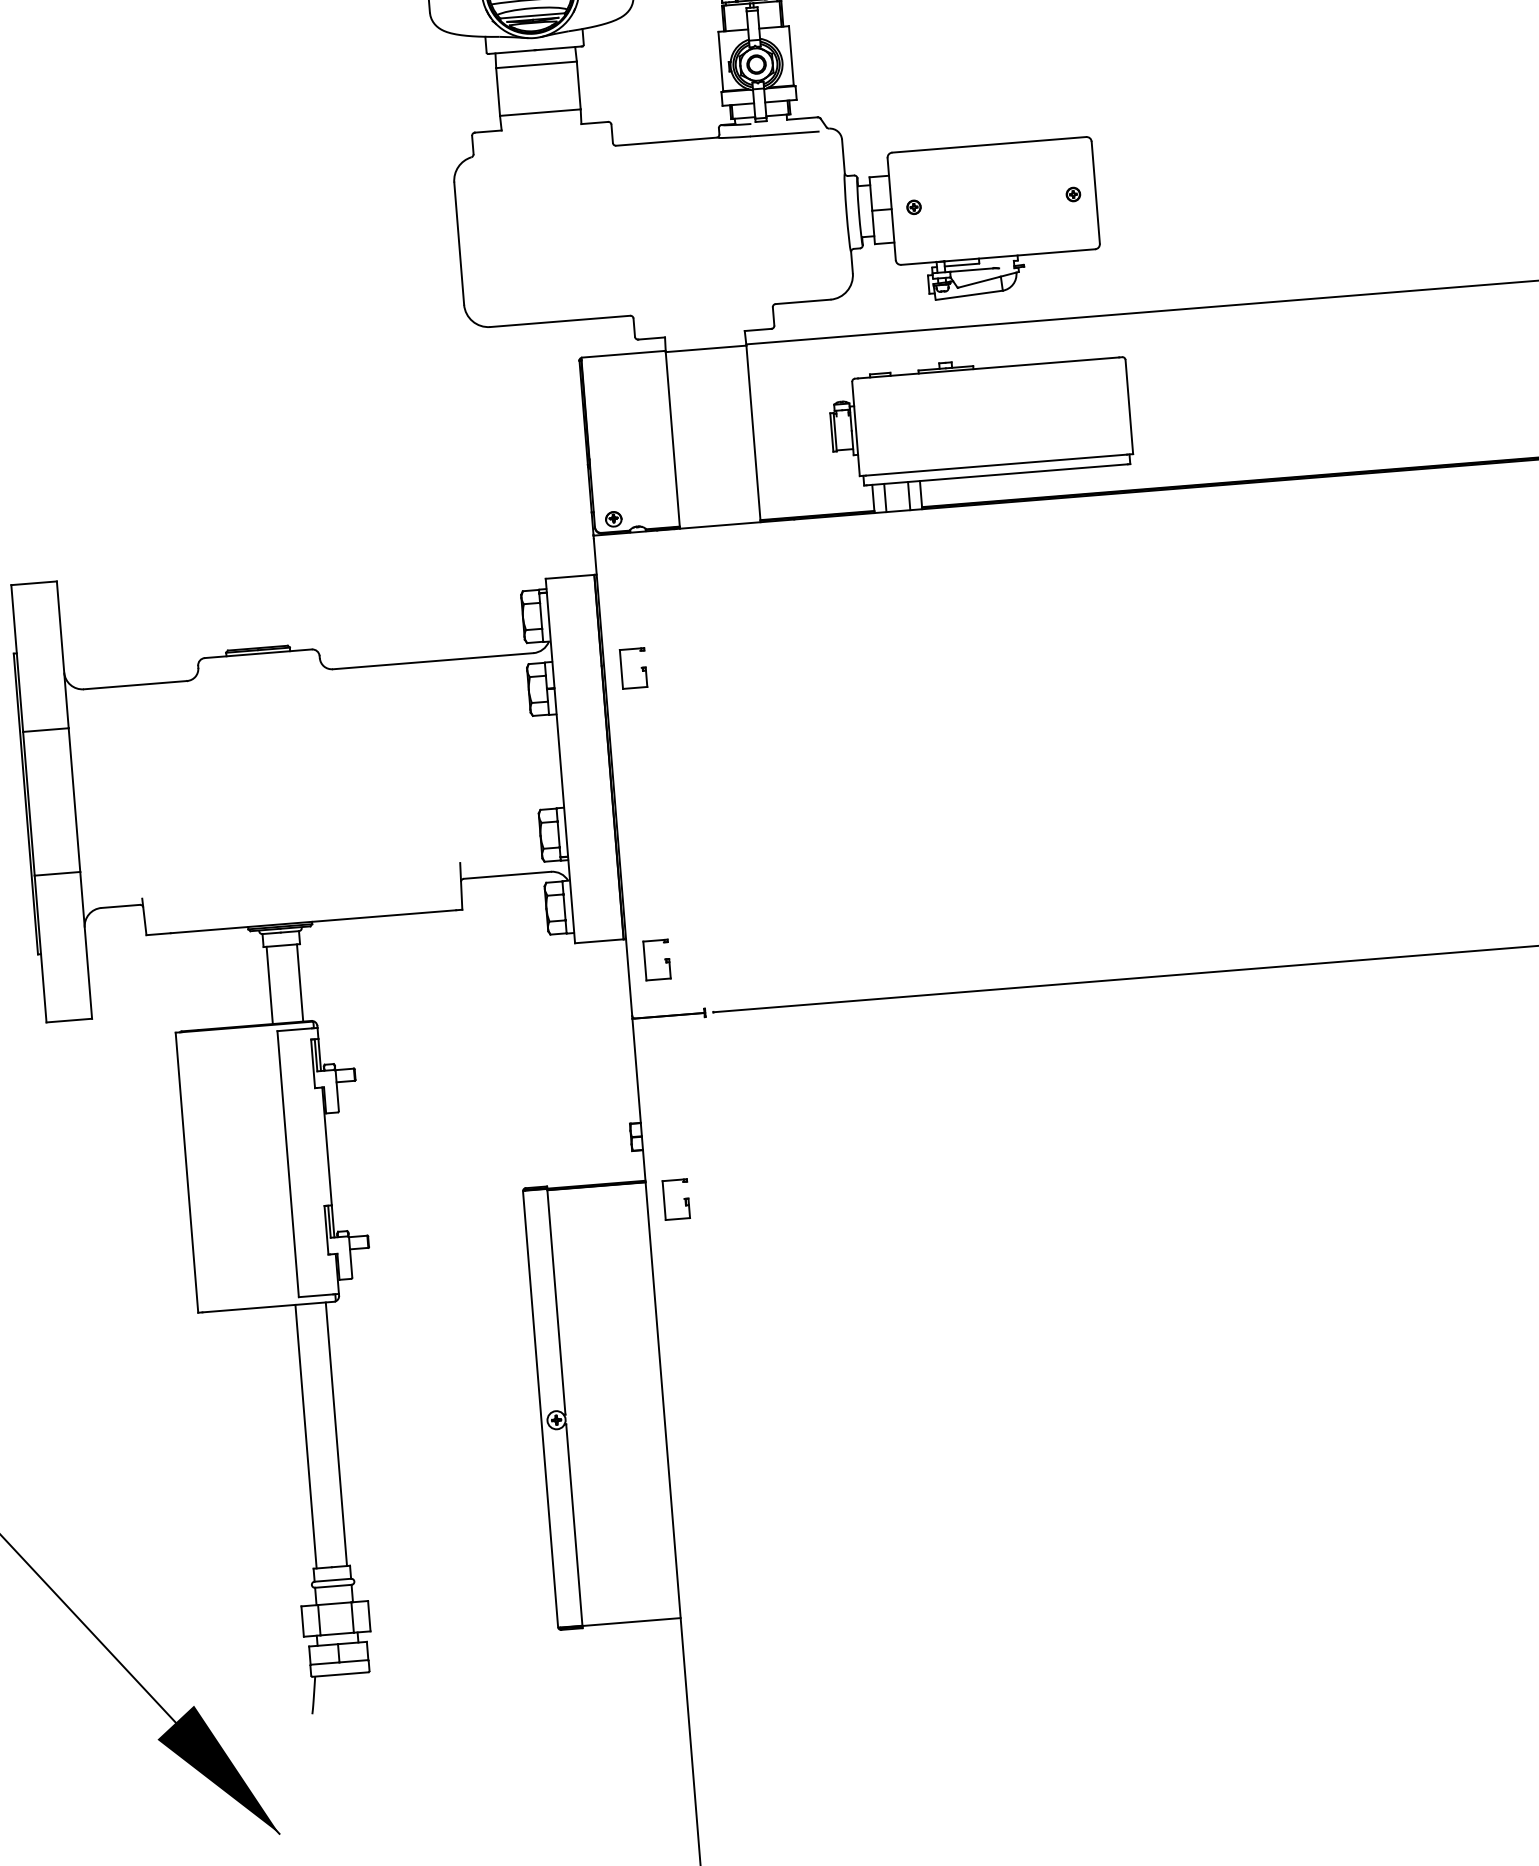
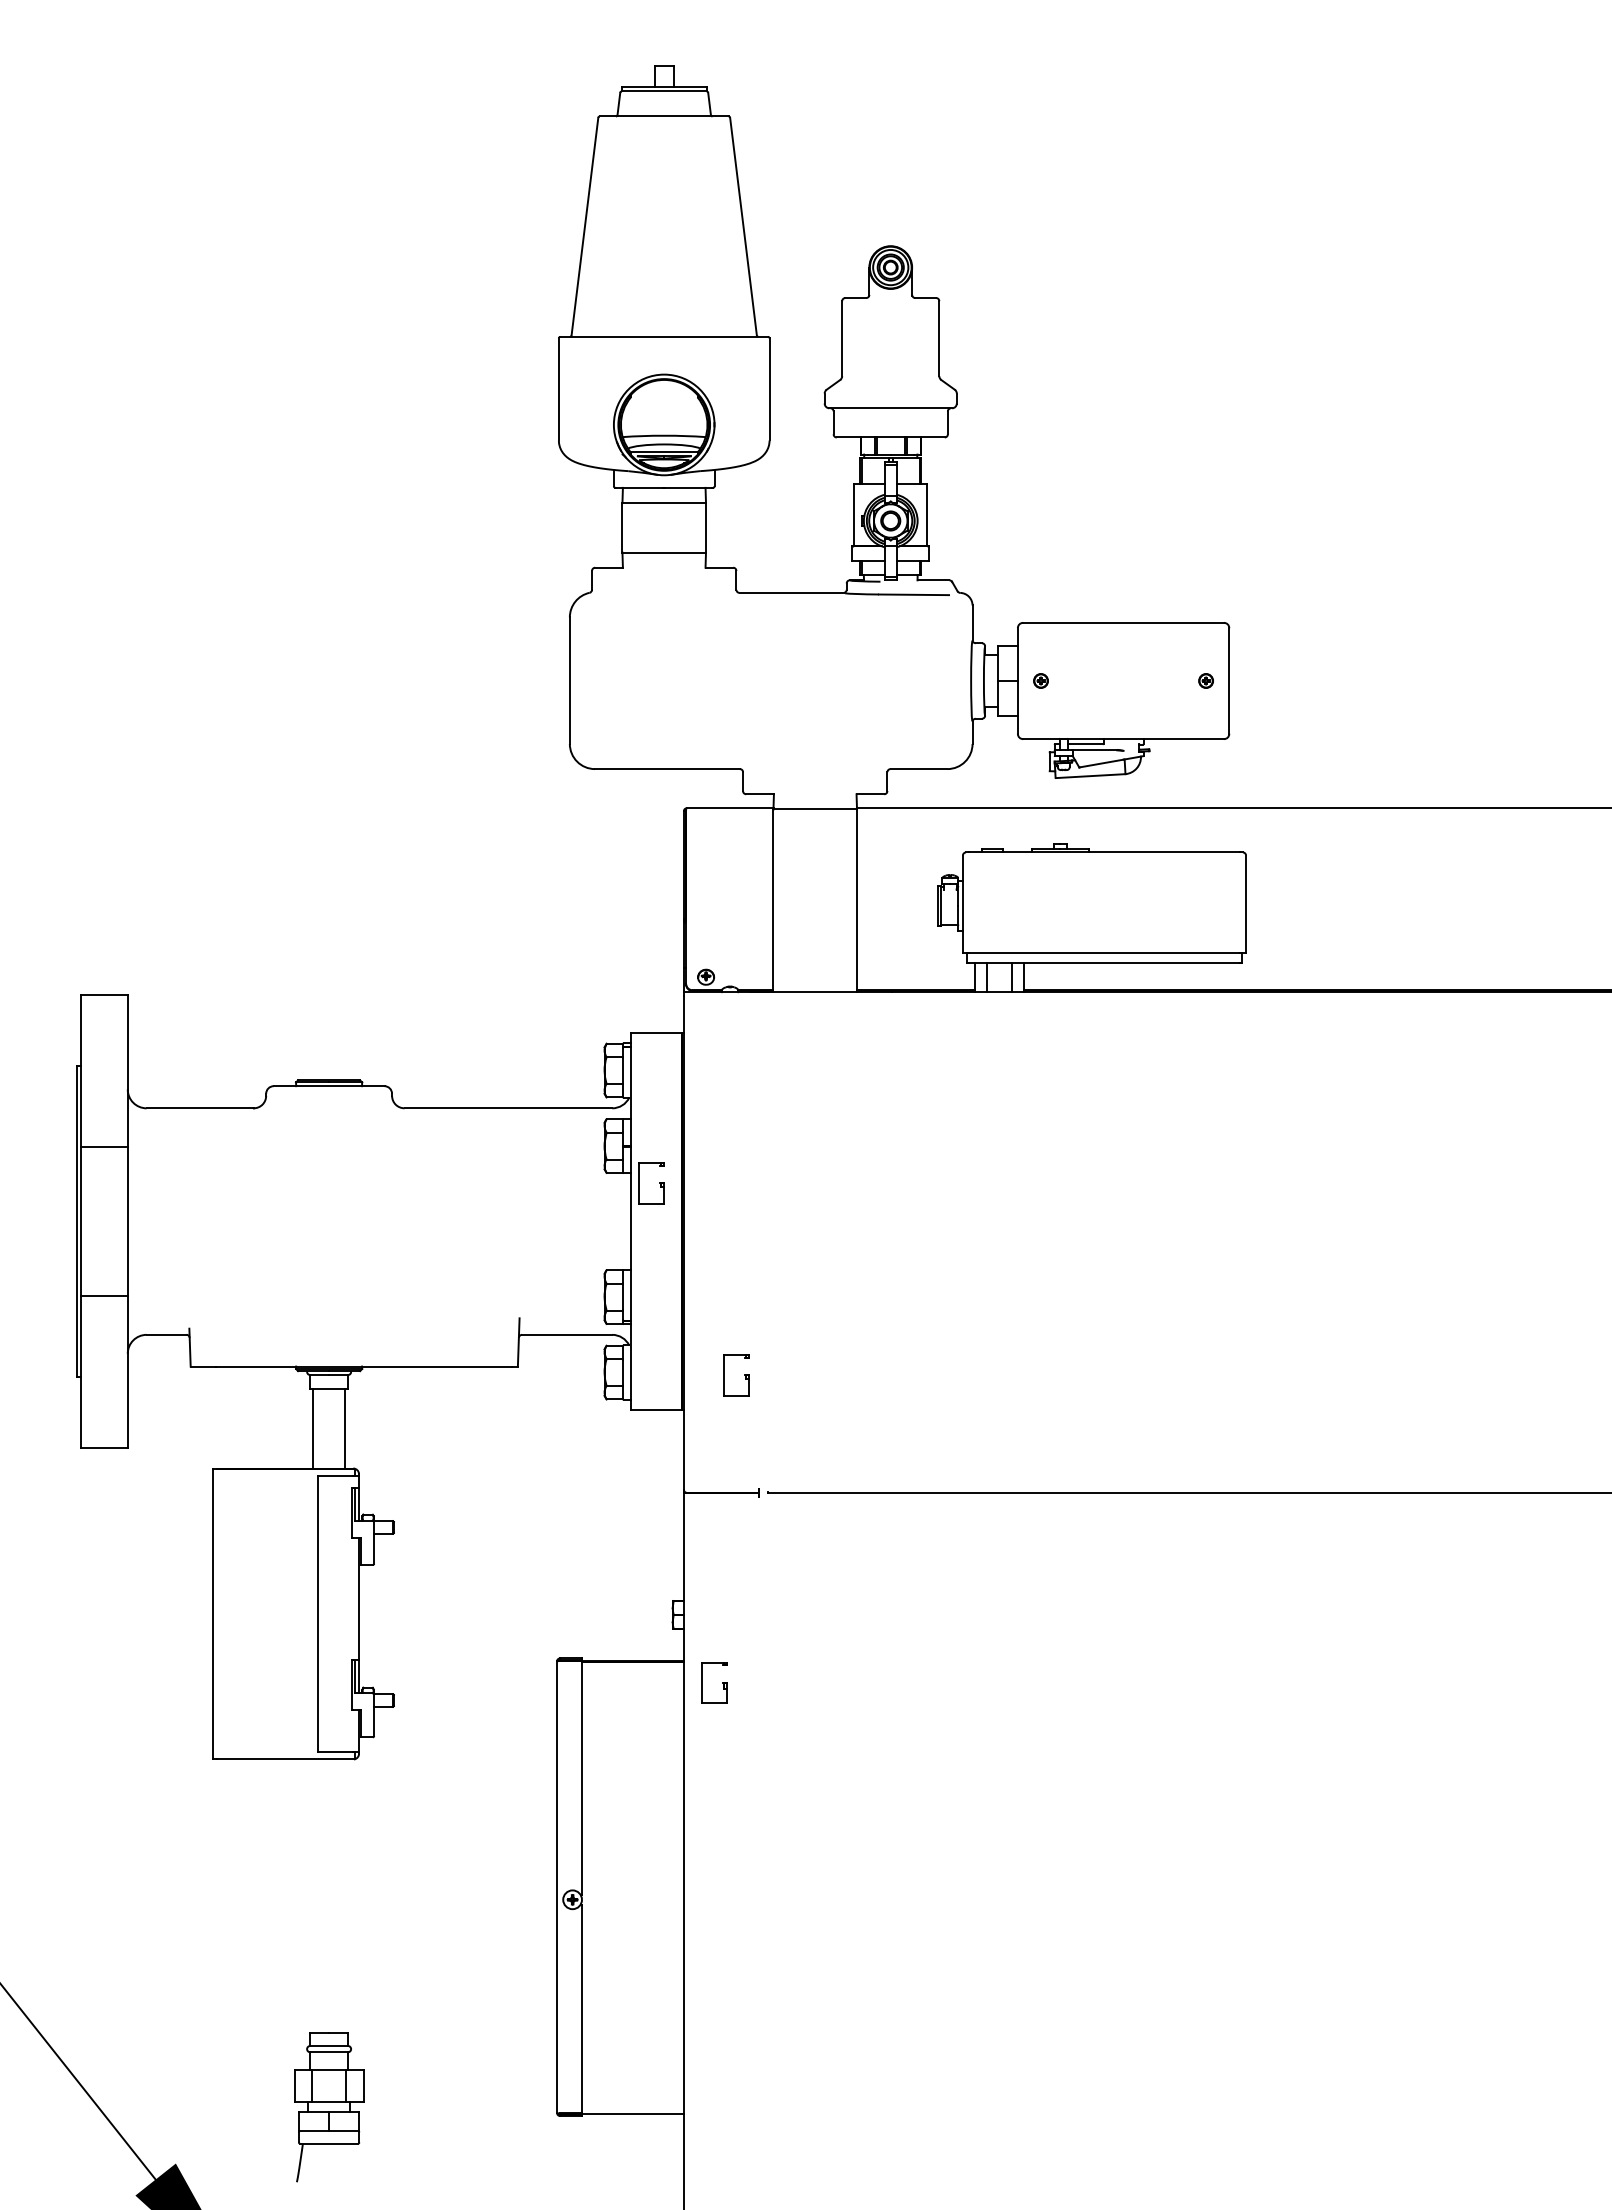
part: (641, 667) -> (659, 1183), moved
part: (665, 959) -> (744, 1375), moved
line: (336, 1433) -> (344, 1895), removed
line: (306, 1436) -> (313, 1895), removed

